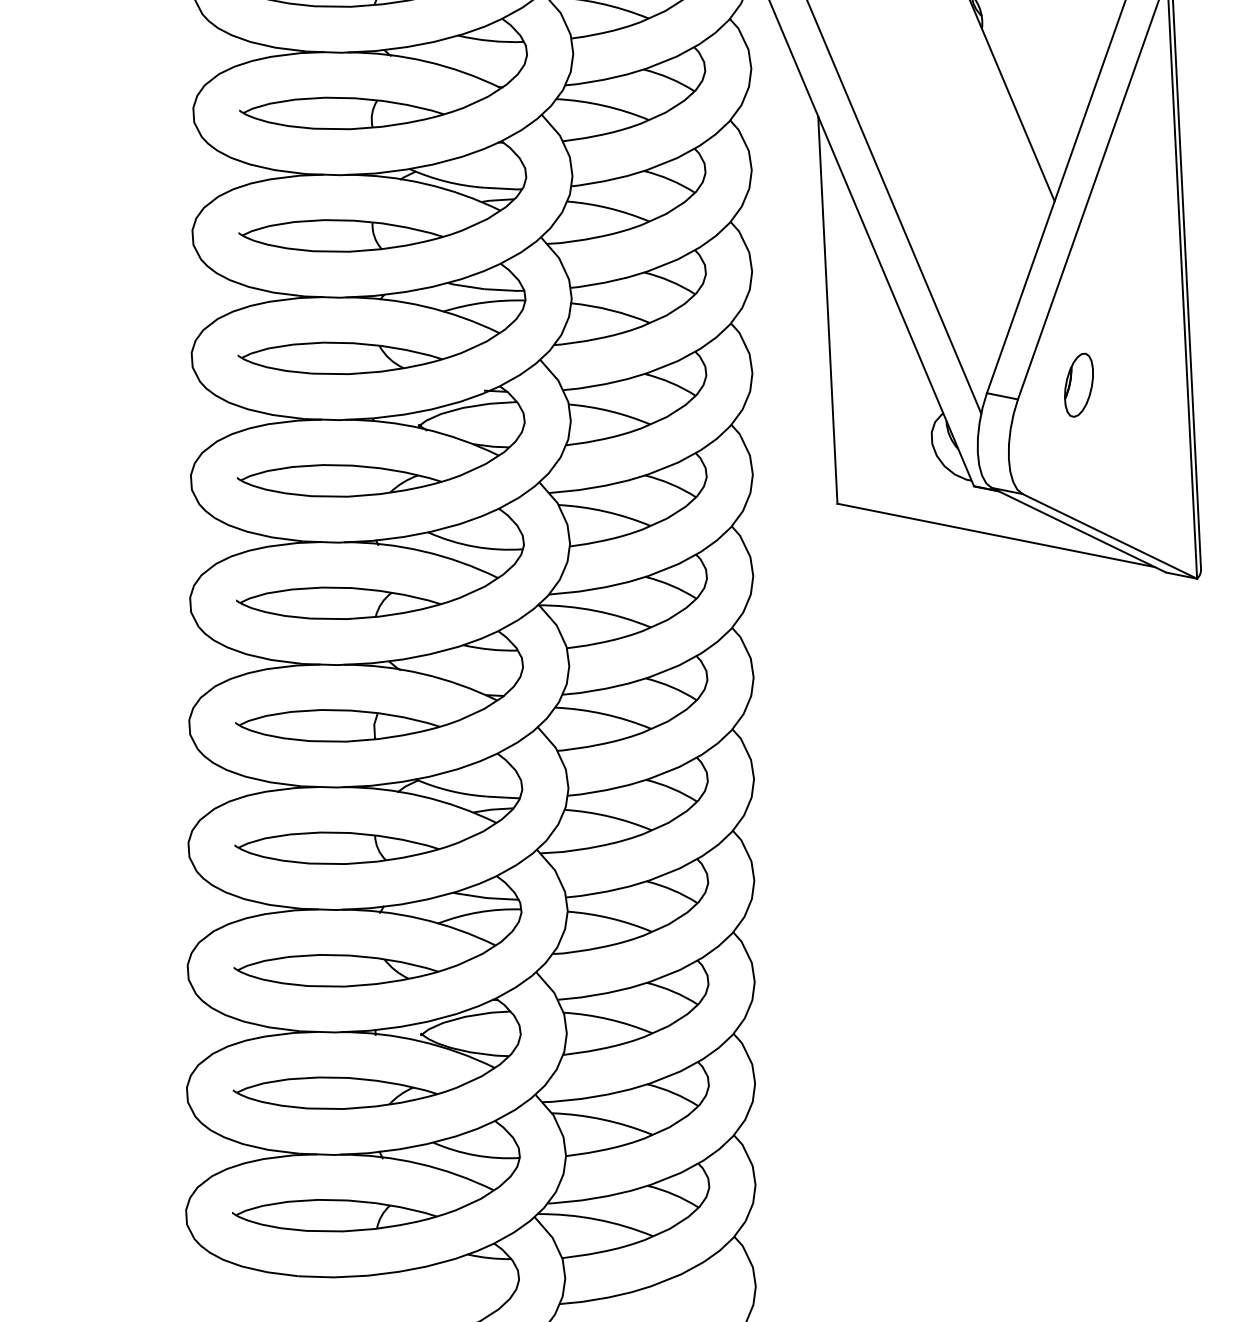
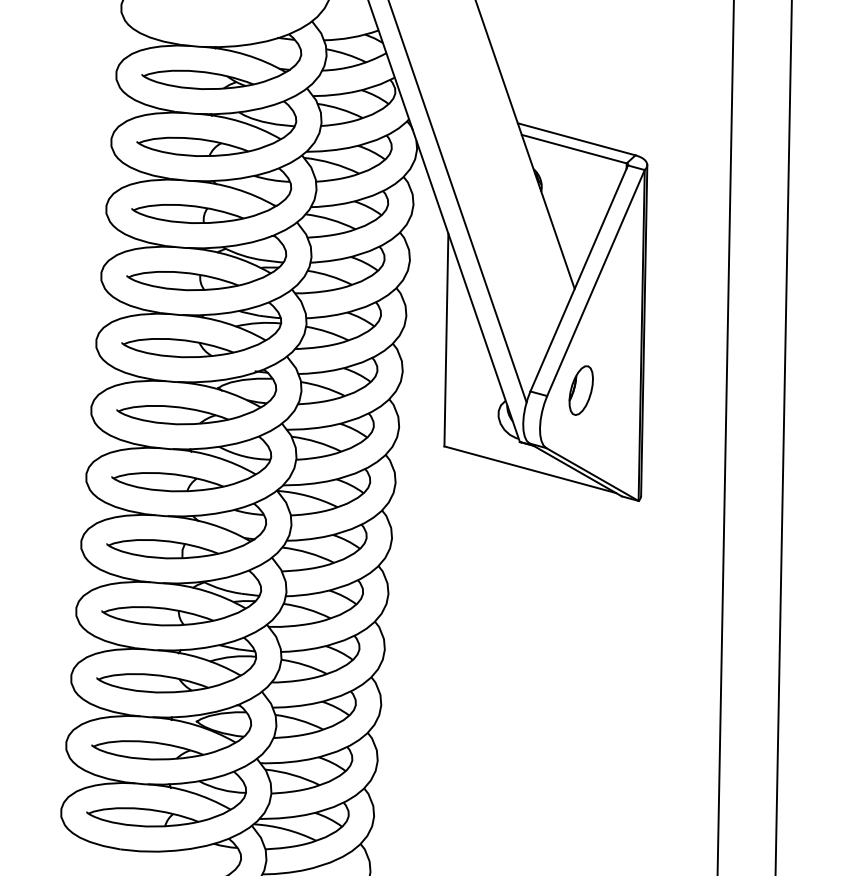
part: (1077, 385) -> (580, 390), size x1.43

